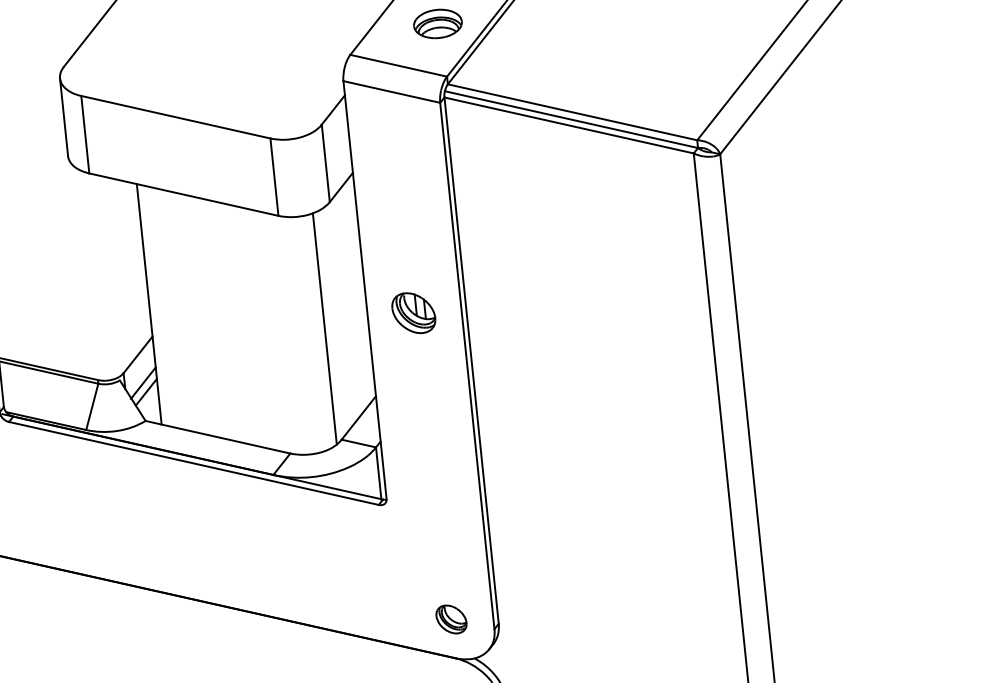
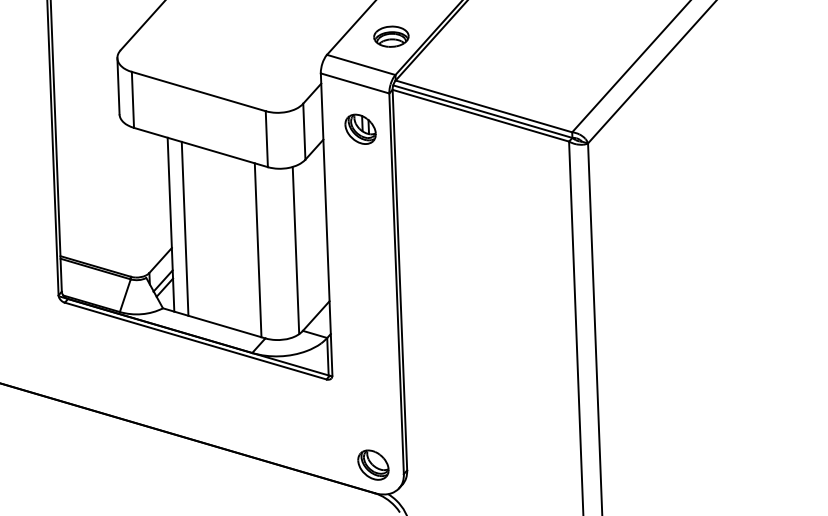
line: (168, 308) -> (184, 228), added
part: (413, 312) -> (360, 128), moved
line: (271, 332) -> (257, 250), added
part: (451, 618) -> (373, 464), size x1.43

